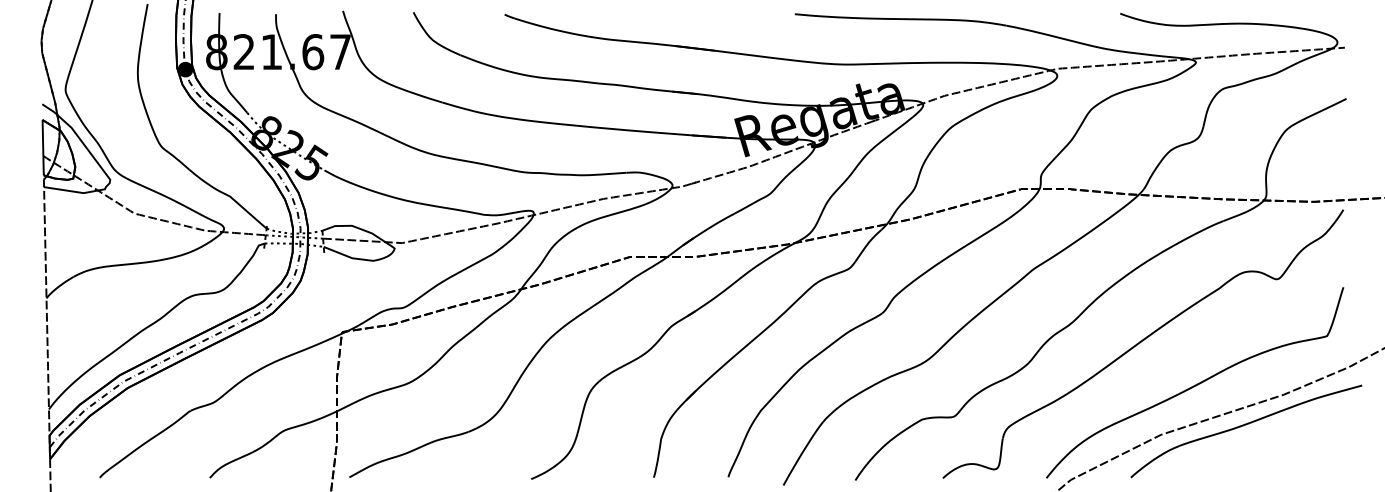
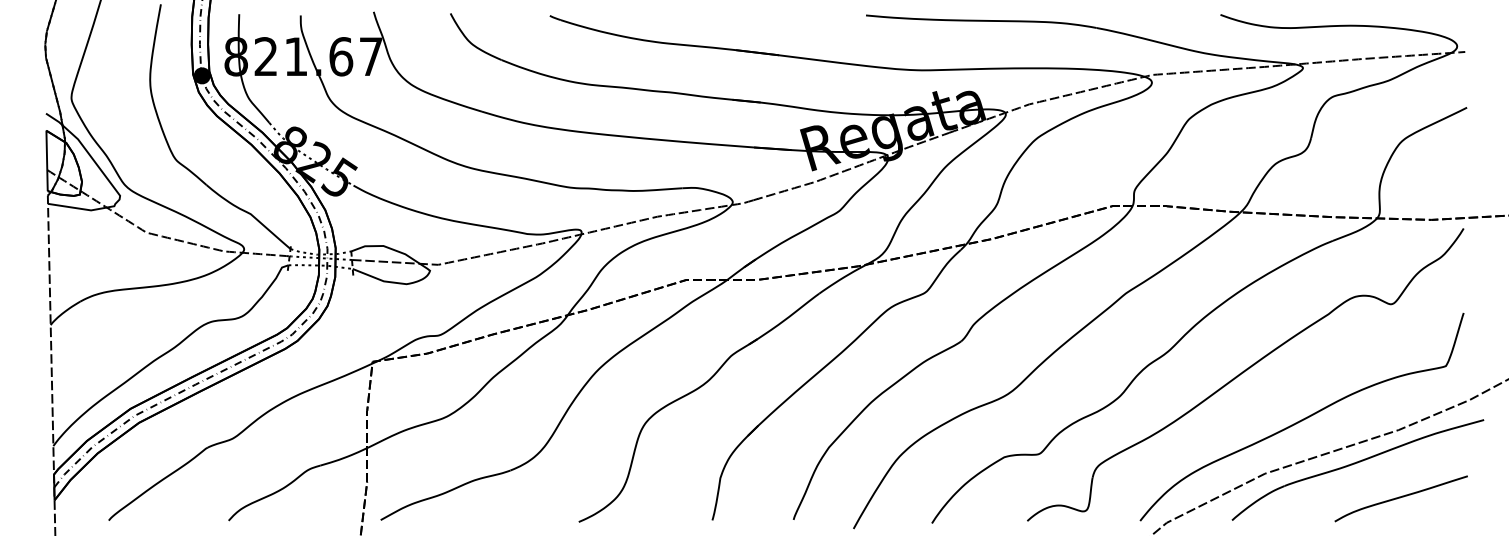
curve: (1286, 457) -> (1401, 498), added

